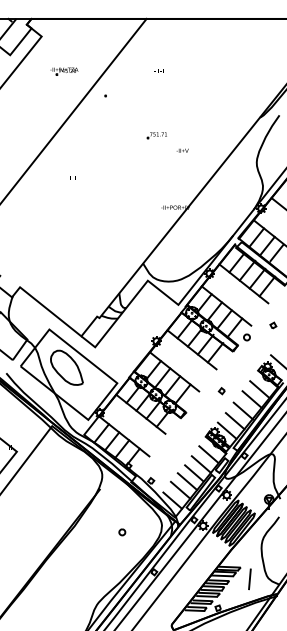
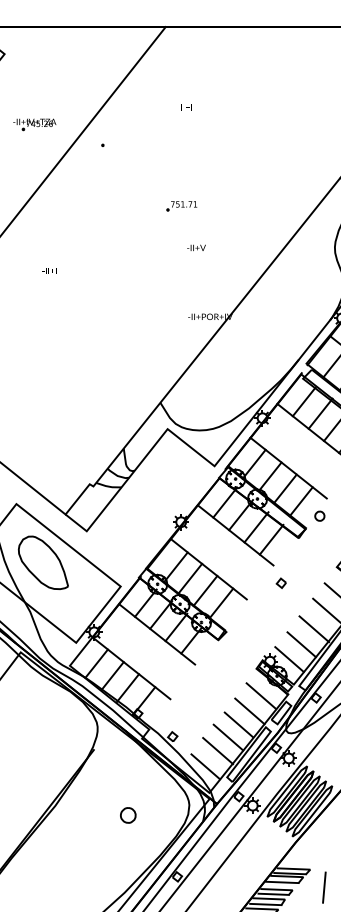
part: (64, 71) -> (35, 124), moved
text: (182, 150) -> (196, 247), moved
part: (221, 391) -> (280, 583), moved
part: (122, 532) -> (128, 815), size x1.6

